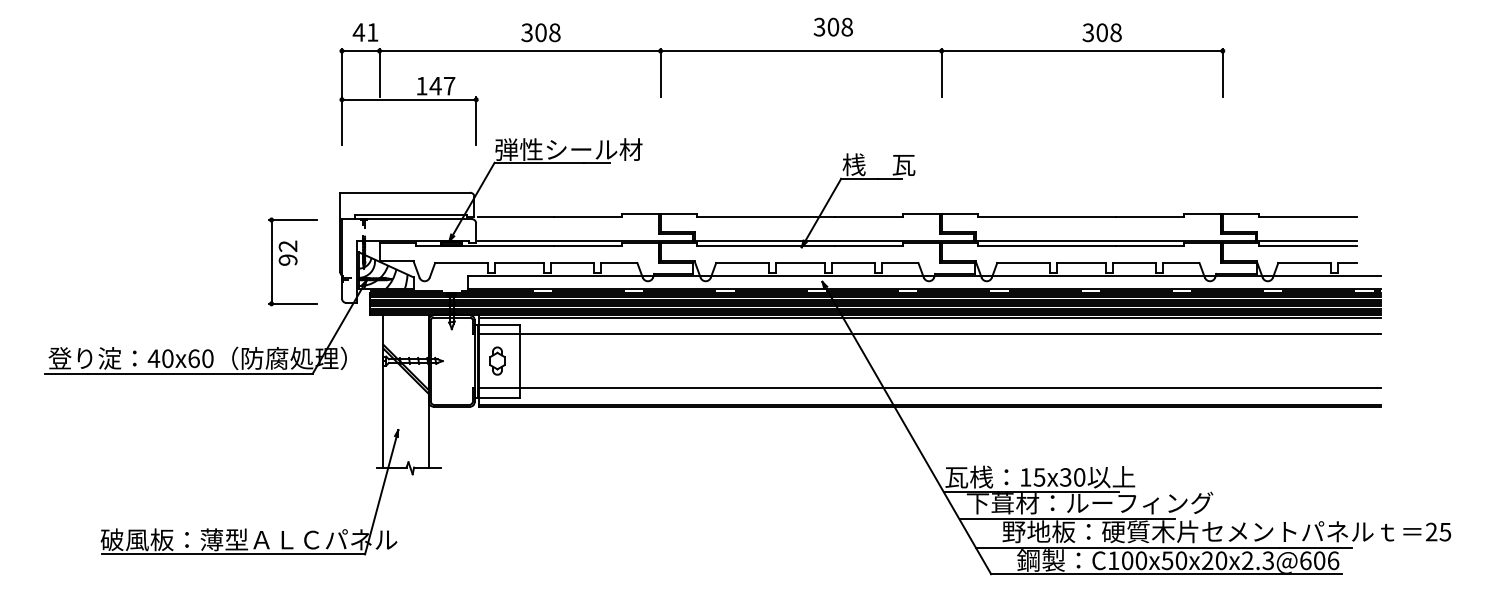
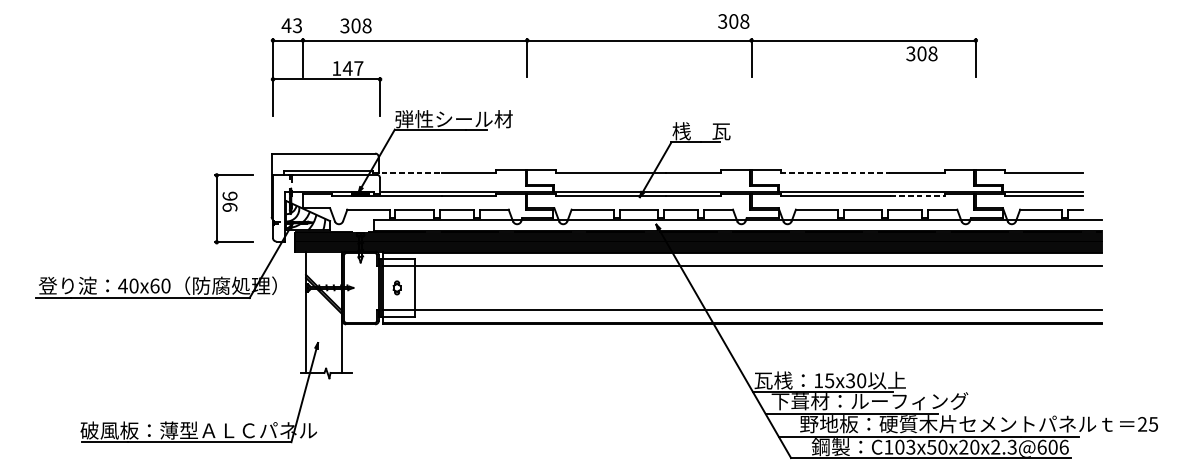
text: (832, 26) -> (733, 20), moved
text: (372, 32) -> (297, 25), 41 -> 43
text: (540, 32) -> (355, 25), moved
text: (1101, 32) -> (921, 53), moved
line: (515, 216) -> (411, 172), solid -> dashed
line: (1046, 216) -> (835, 172), solid -> dashed
line: (1150, 245) -> (918, 195), solid -> dashed
text: (287, 246) -> (229, 196), 92 -> 96
part: (497, 360) -> (397, 287), size x0.6
text: (1141, 560) -> (911, 447), C100x50x20x2.3@606 -> C103x50x20x2.3@606

